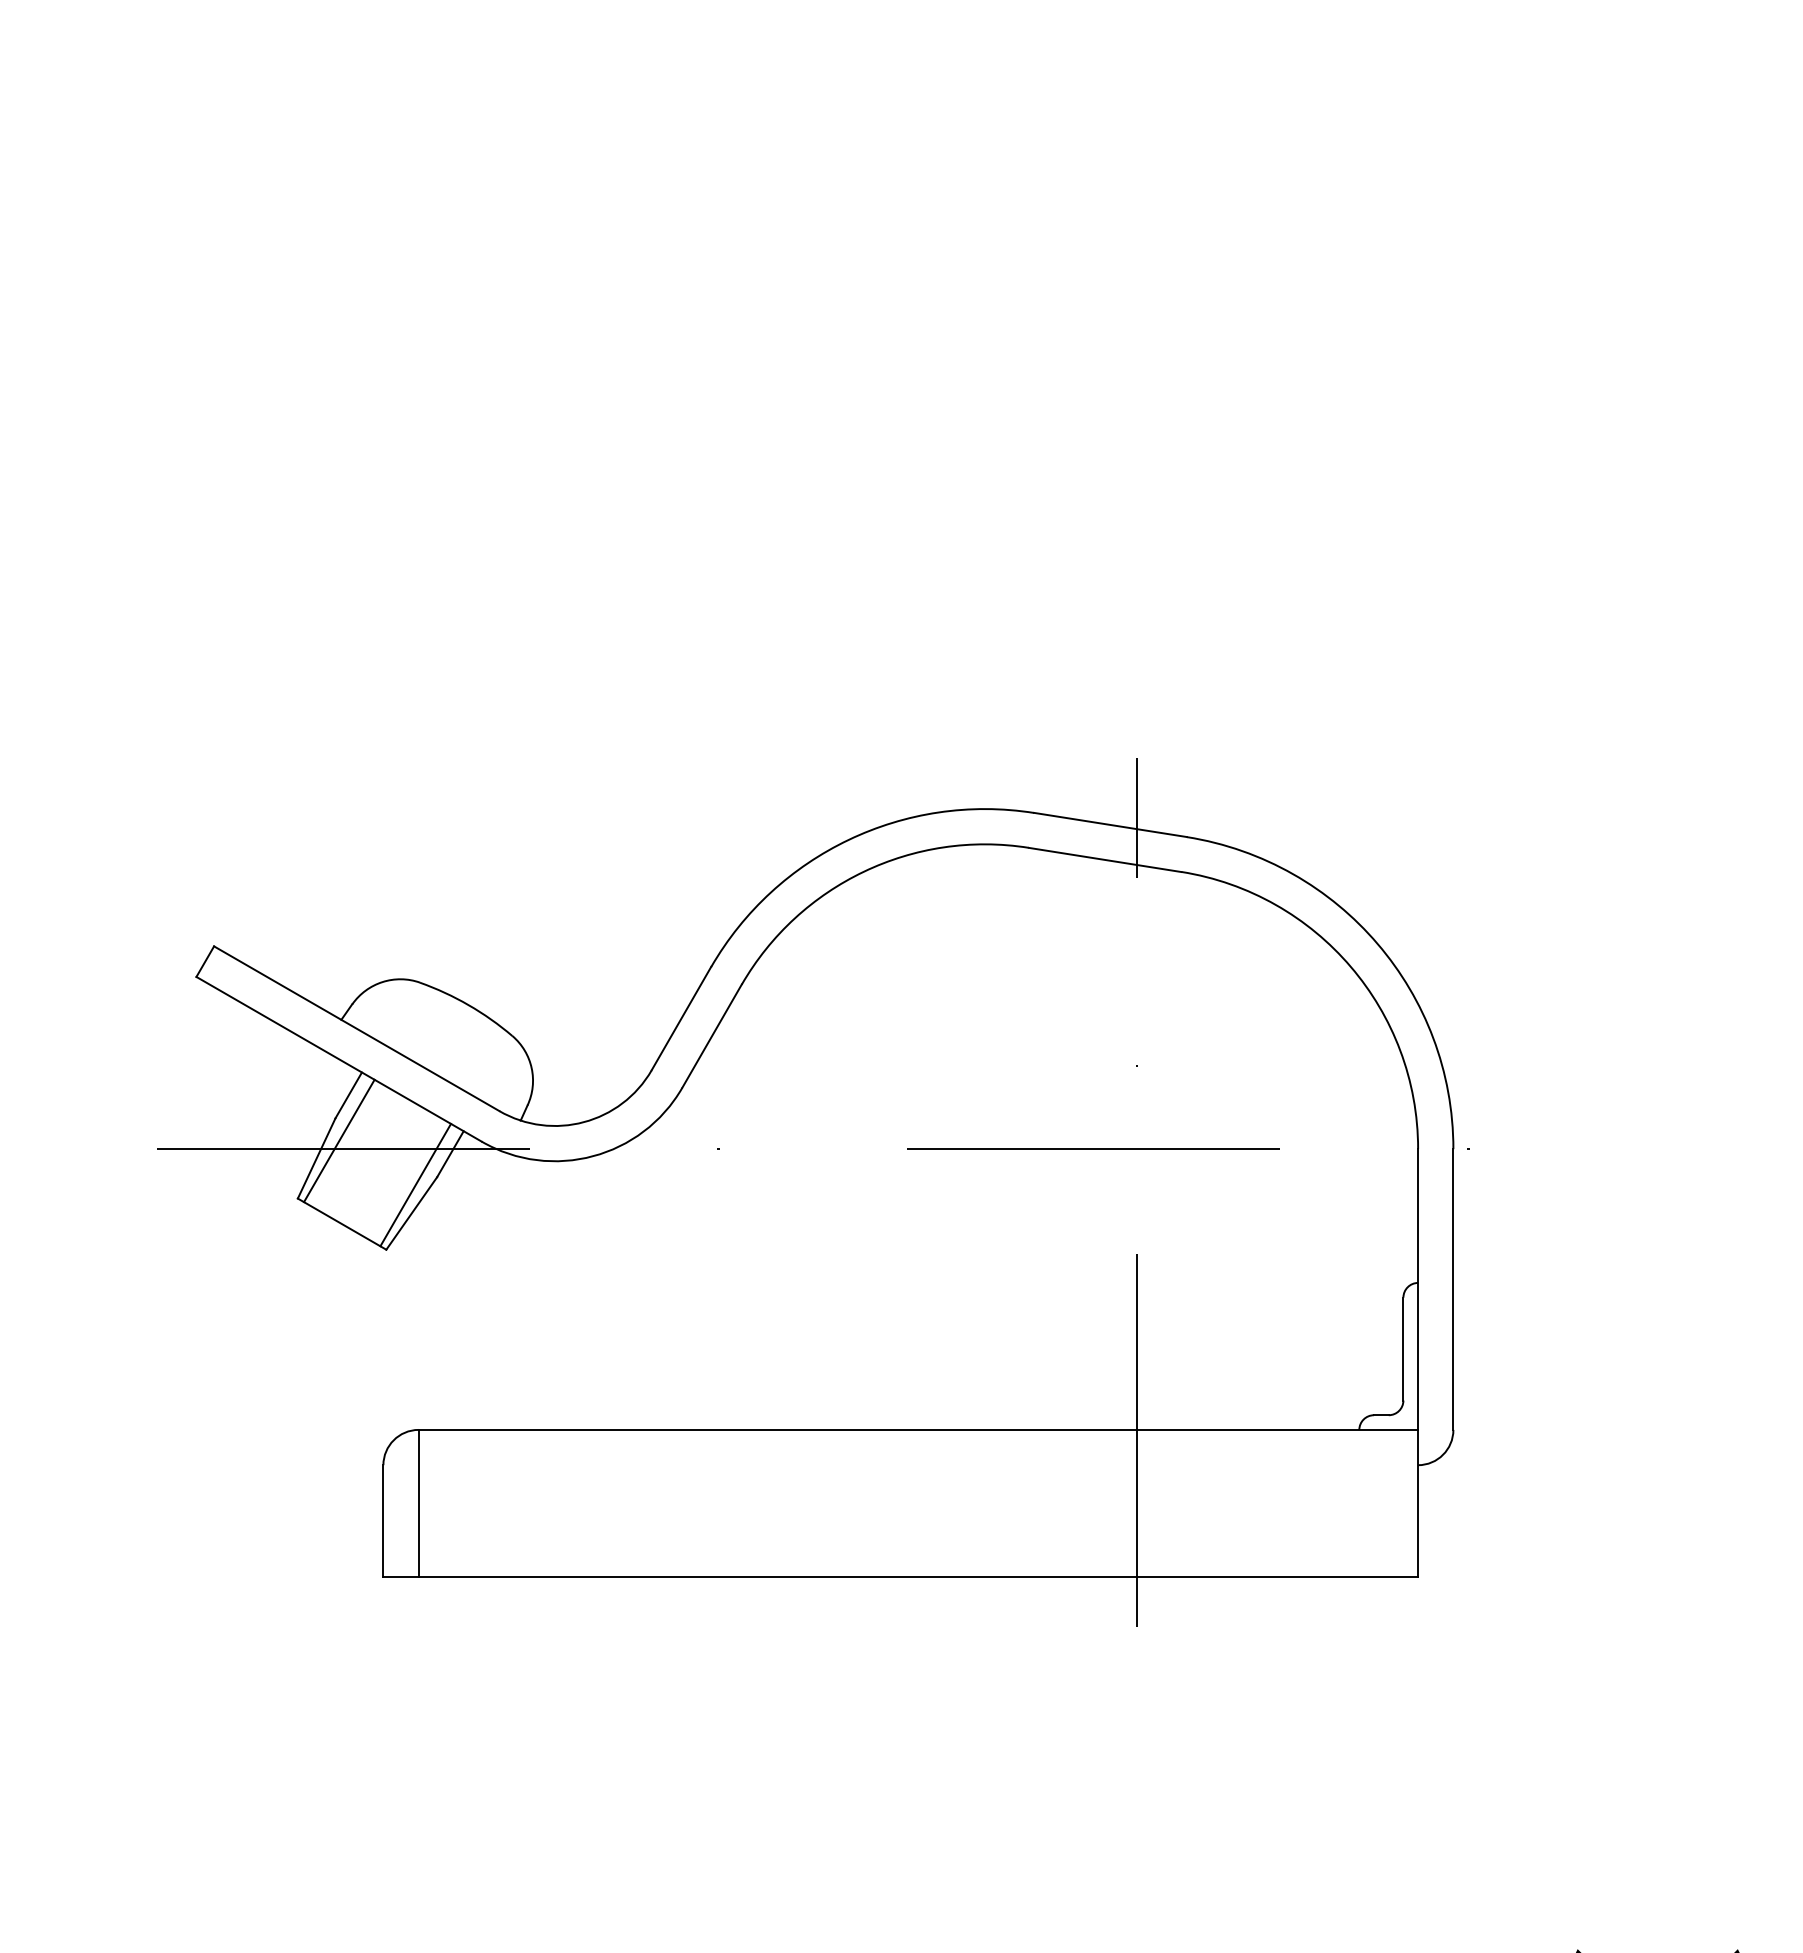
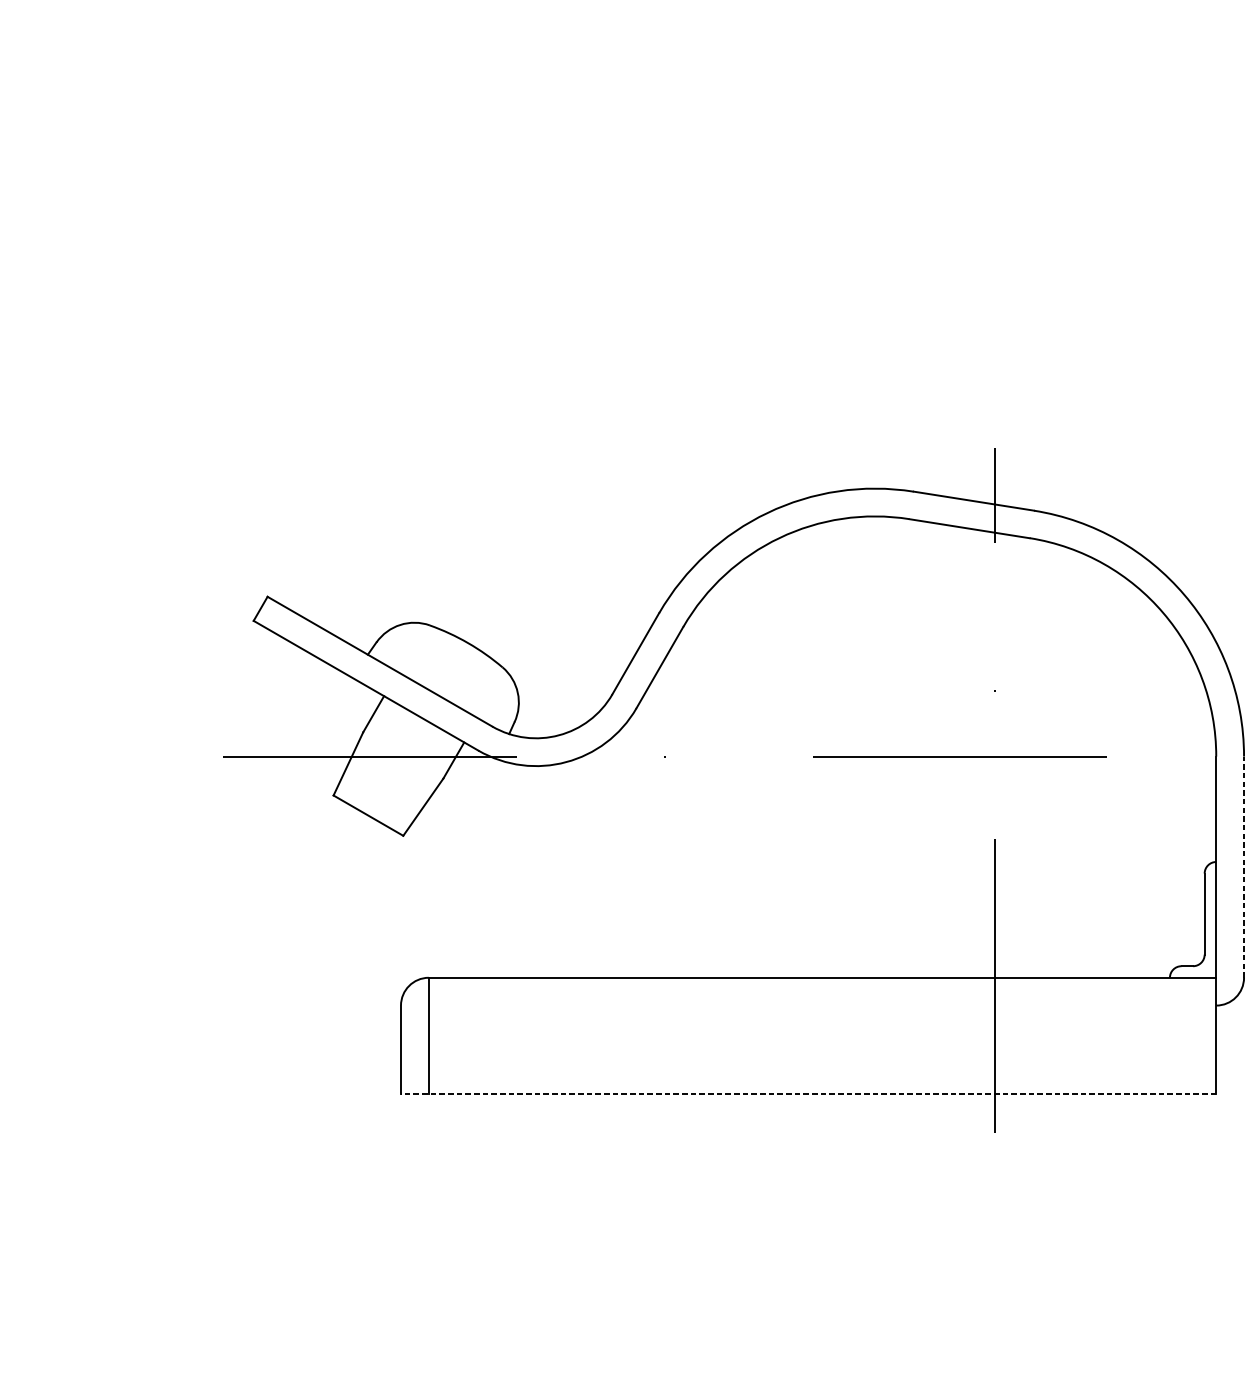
line: (339, 1140) -> (366, 749), removed
line: (415, 1184) -> (426, 784), removed
line: (1453, 1289) -> (1244, 867), solid -> dashed
line: (900, 1576) -> (808, 1093), solid -> dashed

